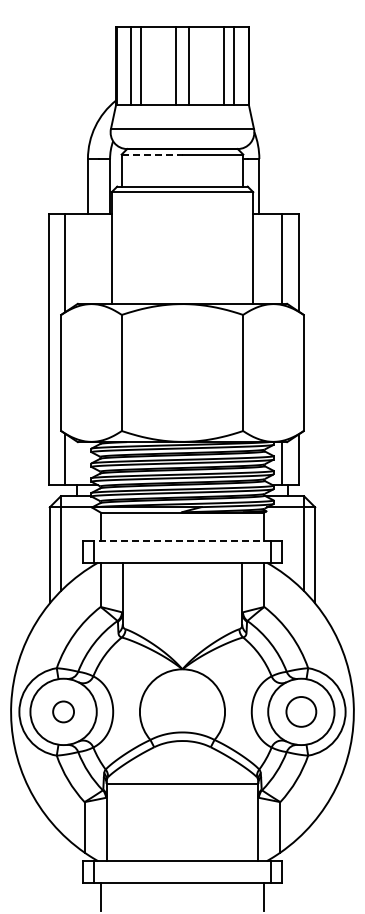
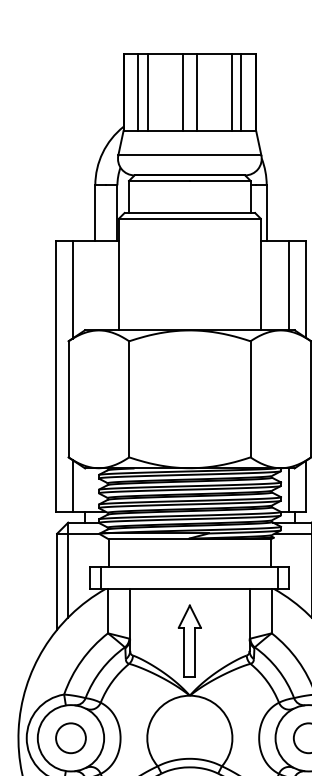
line: (152, 154) -> (159, 180), dashed -> solid
line: (181, 540) -> (188, 566), dashed -> solid
part: (182, 614) -> (189, 640), added
circle: (63, 711) -> (70, 737), size x1.43

